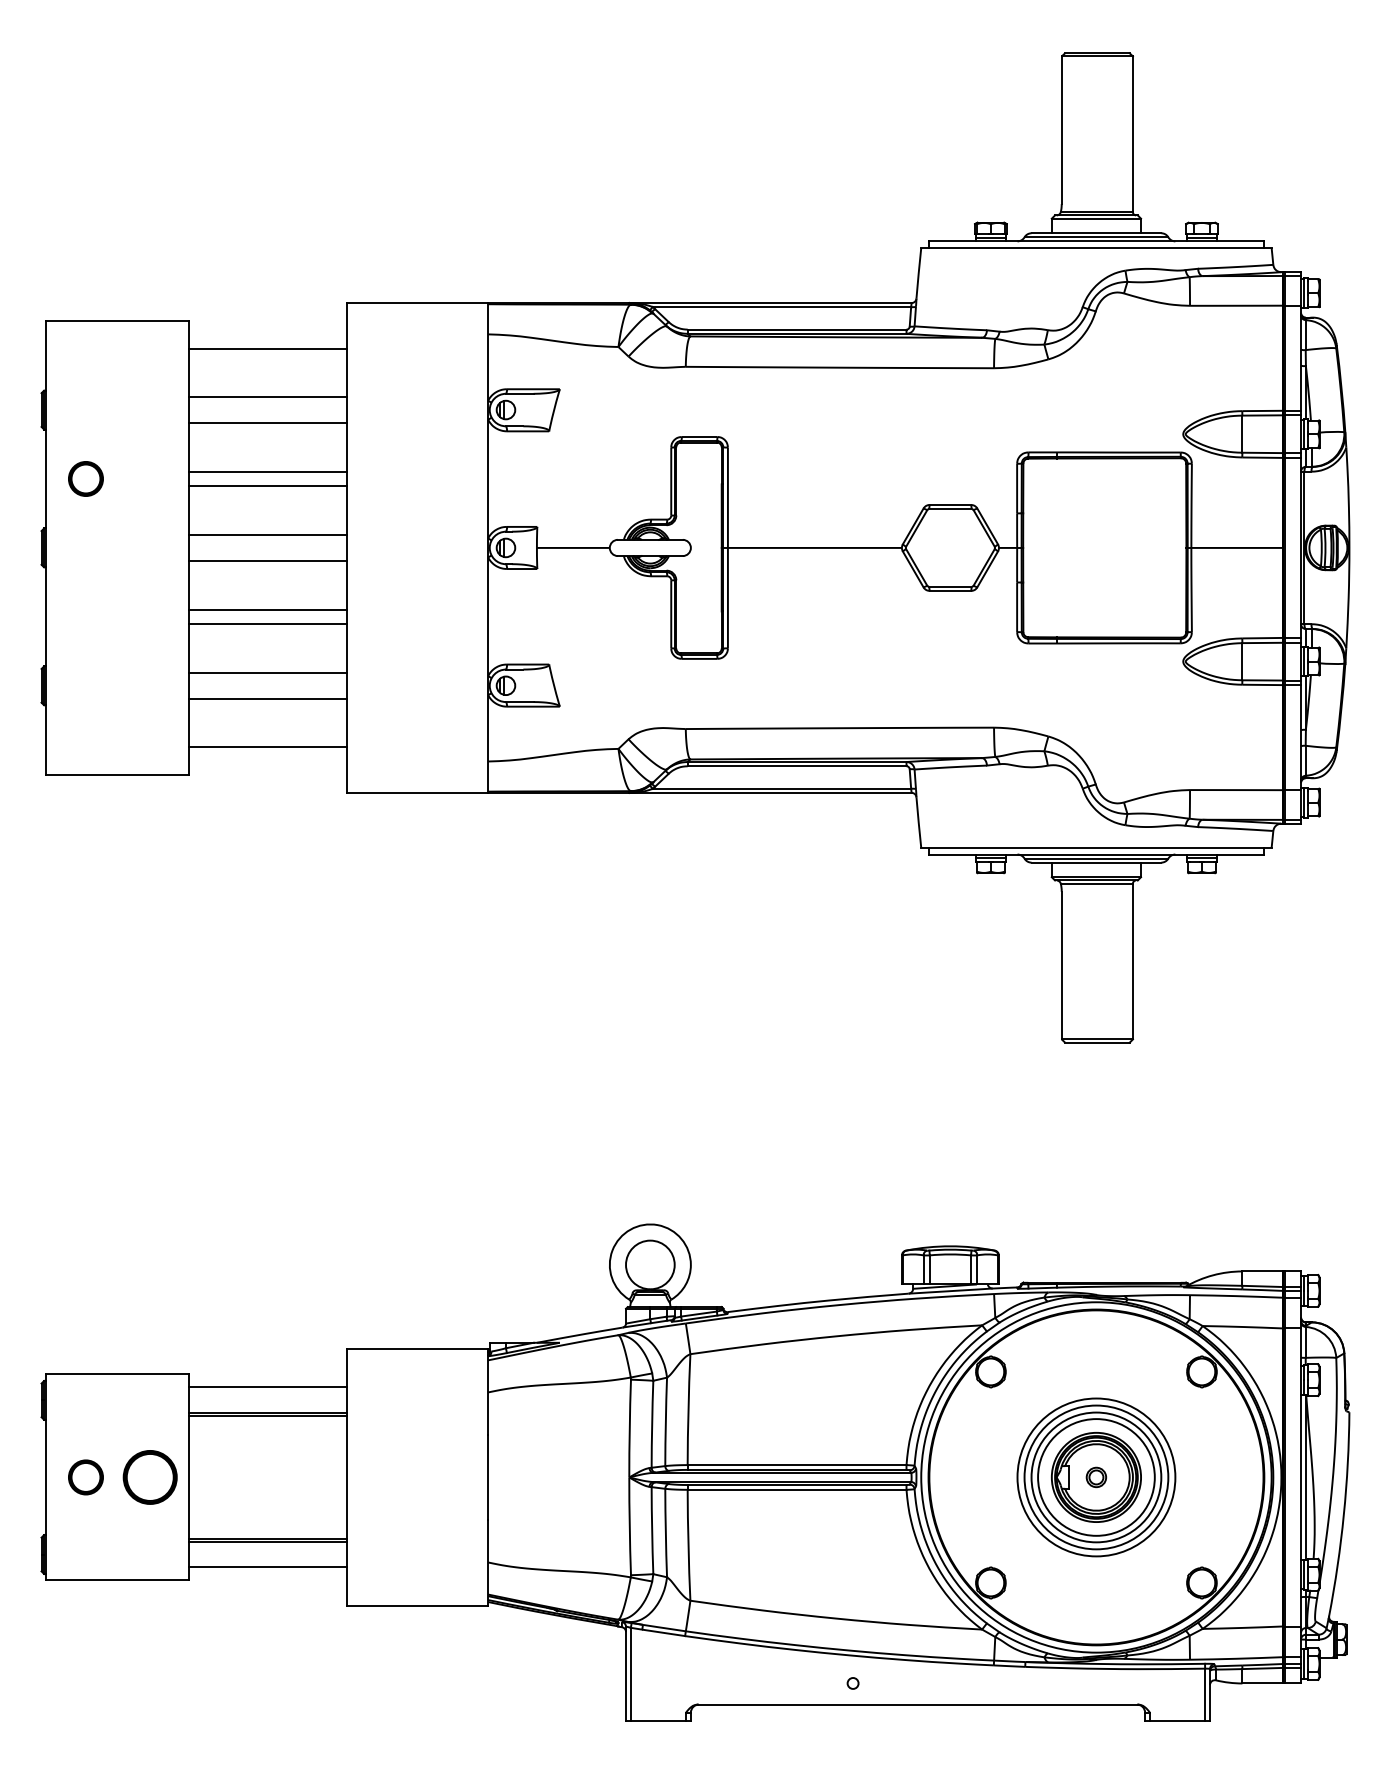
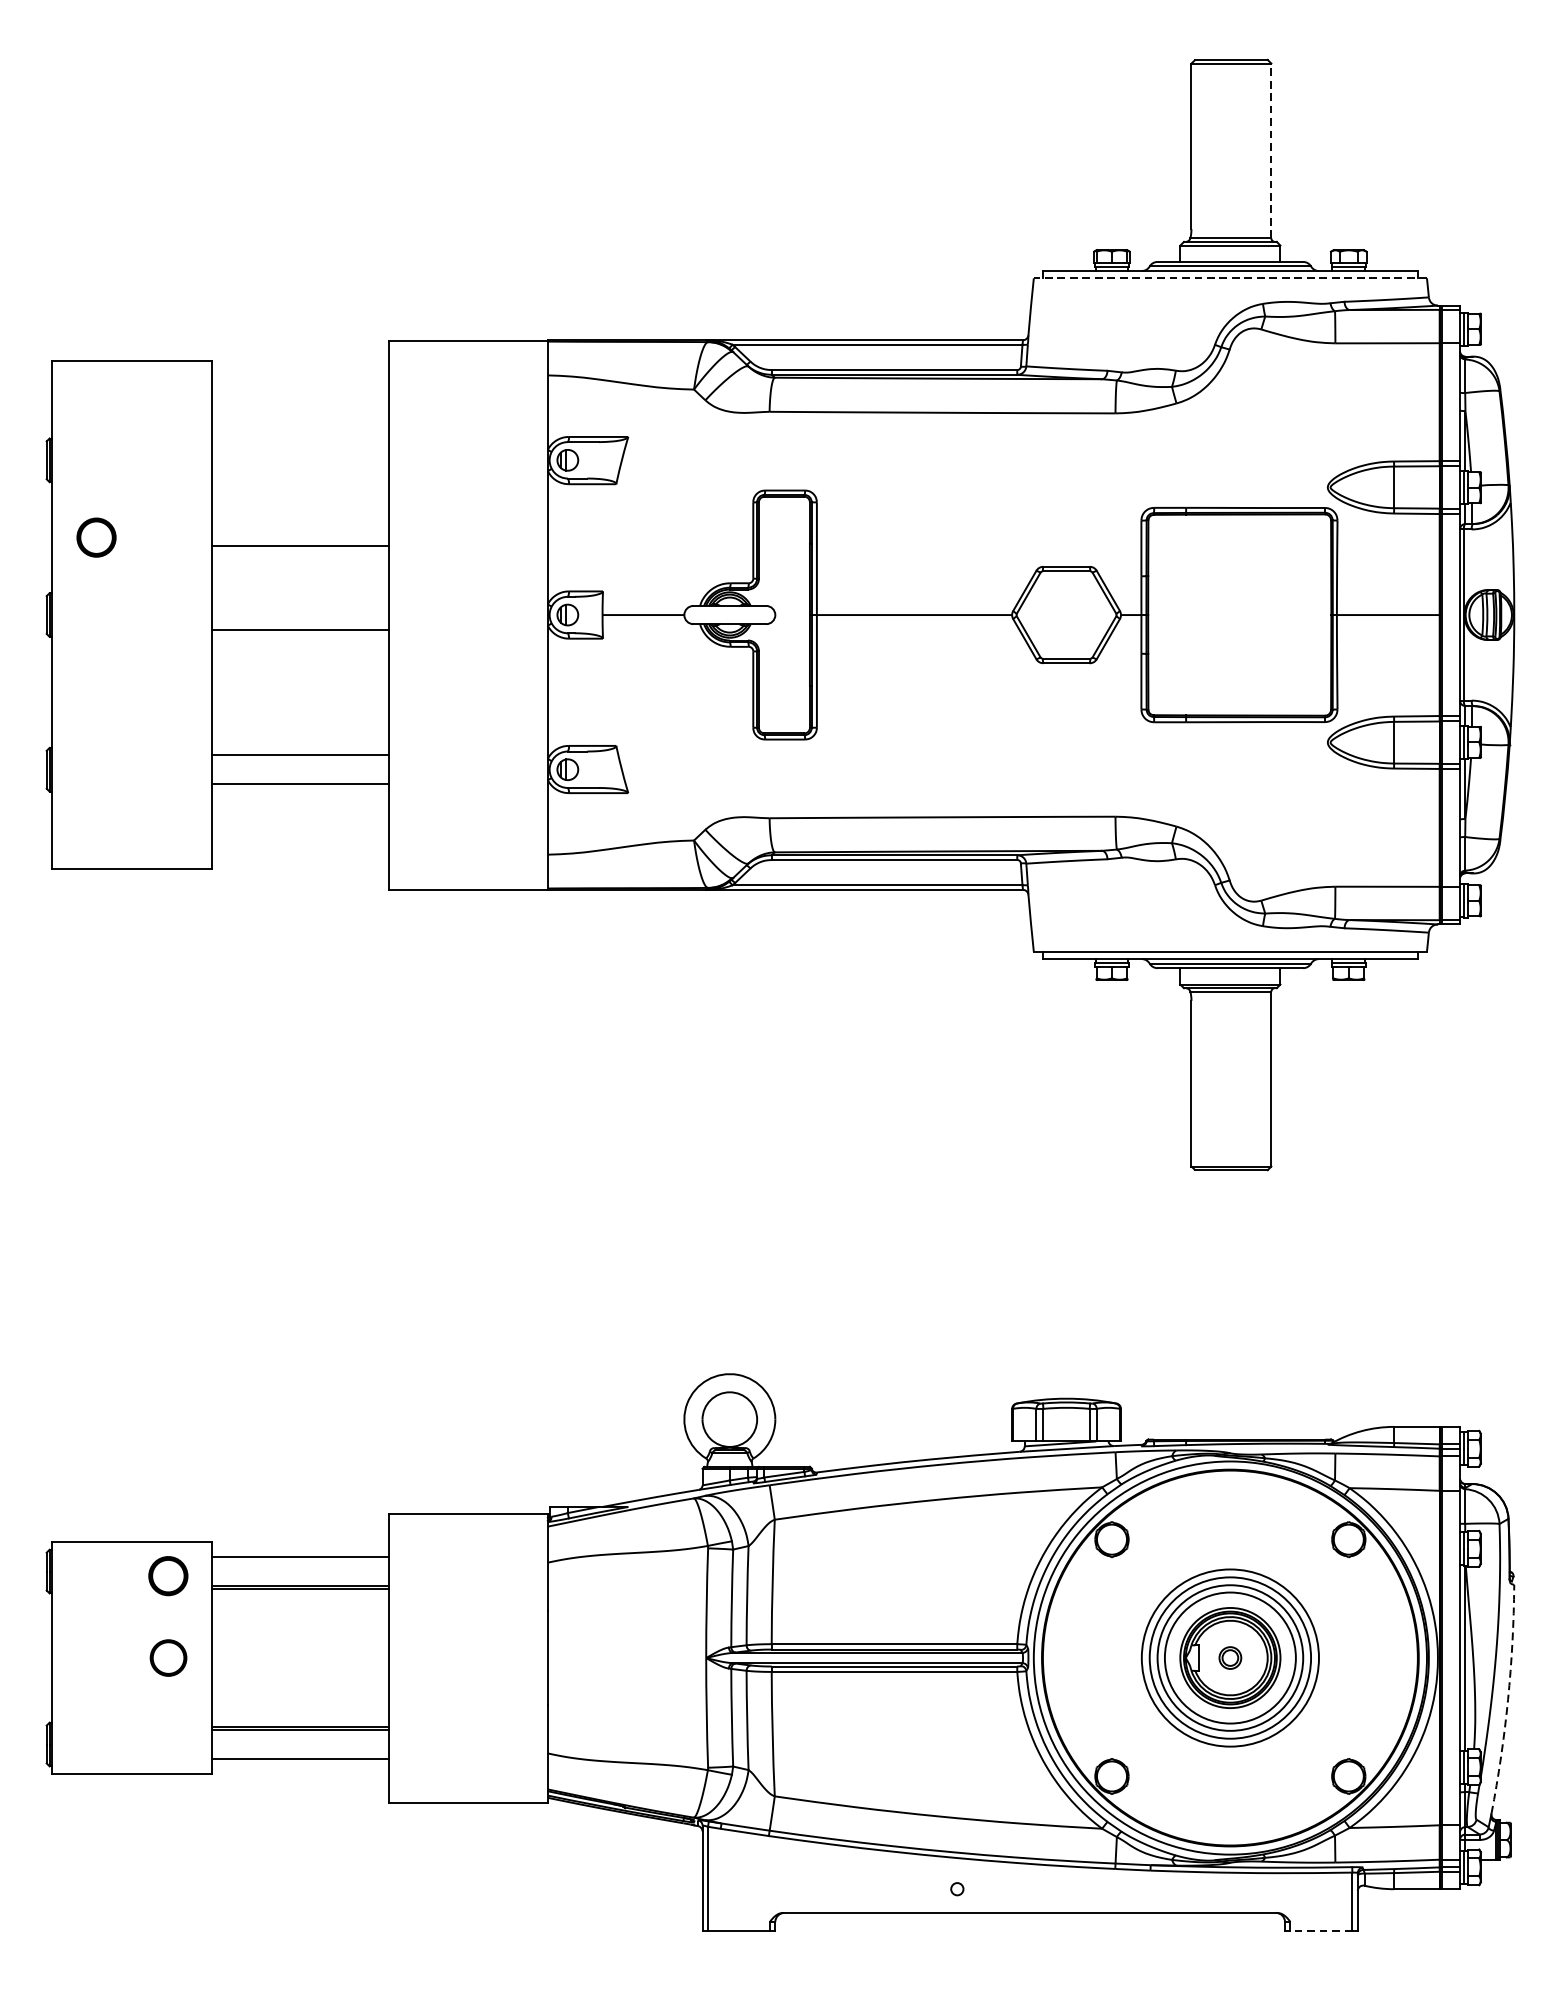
line: (1132, 134) -> (1270, 151), solid -> dashed
line: (1095, 247) -> (1229, 277), solid -> dashed
line: (267, 348) -> (300, 391), removed
line: (267, 397) -> (300, 446), removed
line: (267, 423) -> (300, 475), removed
line: (267, 471) -> (300, 529), removed
line: (267, 534) -> (300, 599), removed
line: (267, 609) -> (300, 684), removed
line: (267, 624) -> (300, 700), removed
line: (267, 747) -> (300, 838), removed
part: (85, 1477) -> (167, 1576), moved
part: (149, 1477) -> (167, 1658), size x0.6
arc: (1343, 1514) -> (1507, 1699), solid -> dashed
line: (1177, 1720) -> (1321, 1930), solid -> dashed

